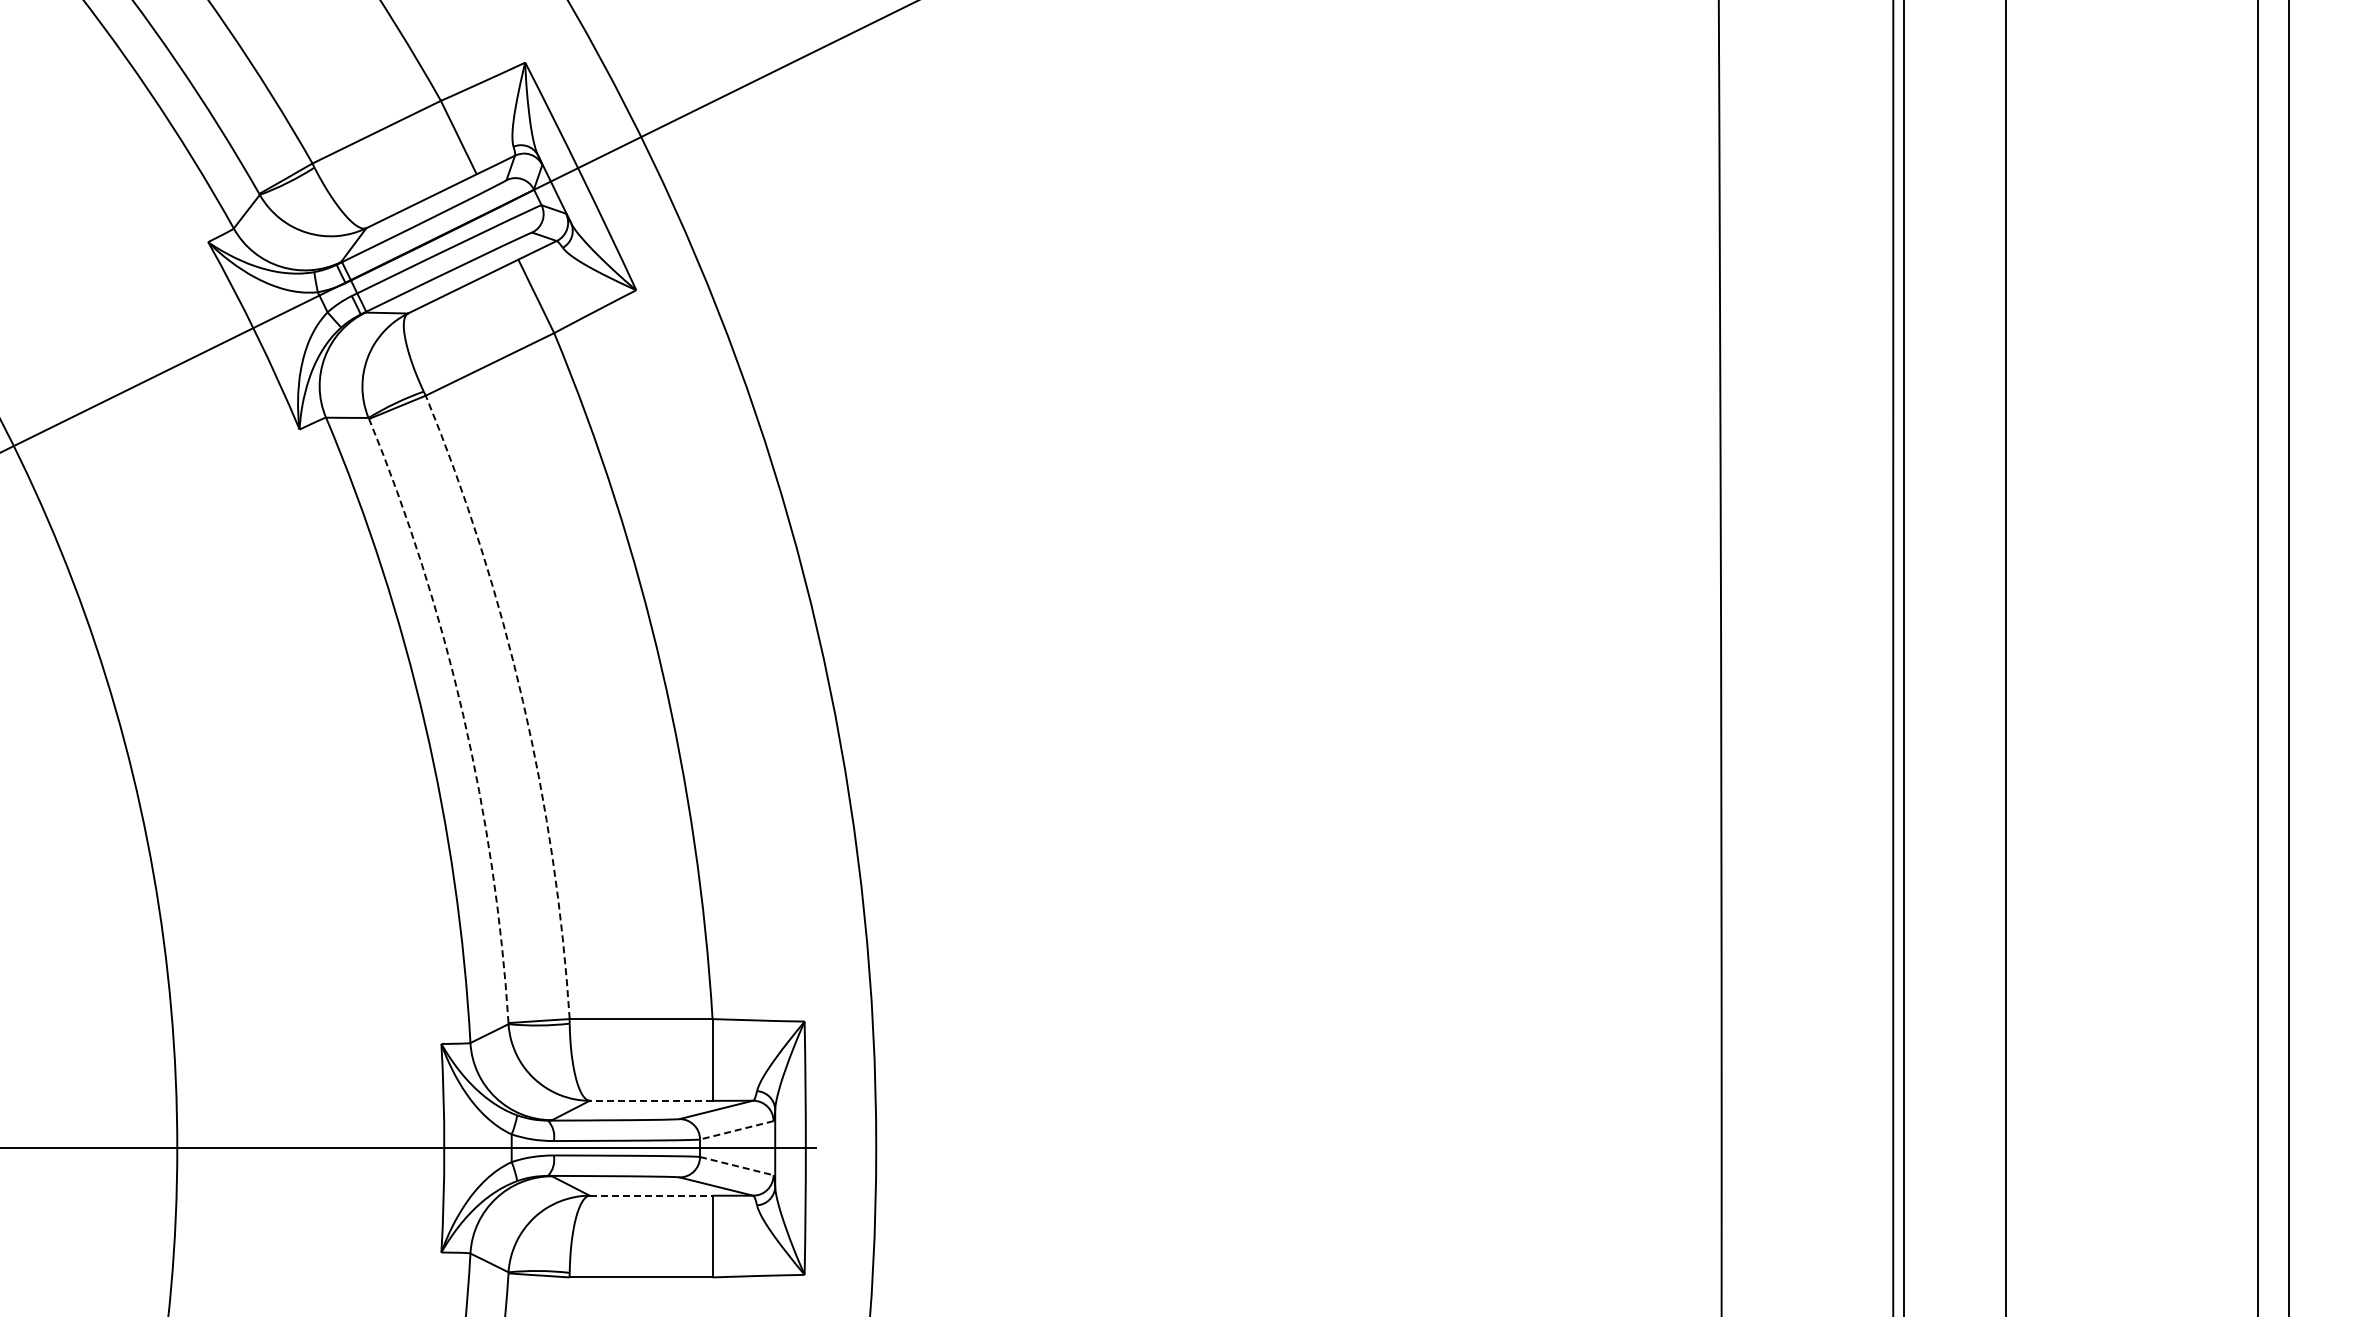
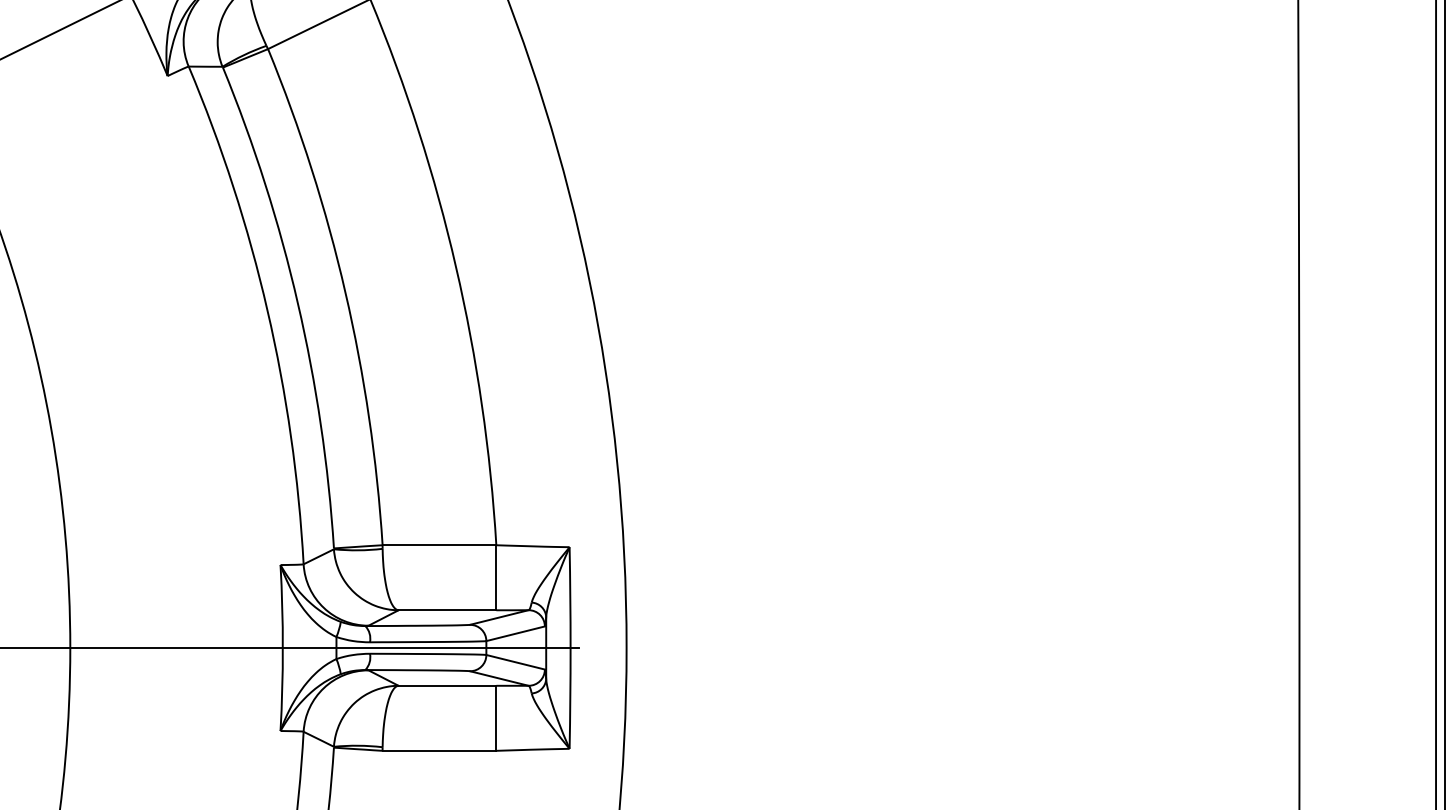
arc: (523, 701) -> (345, 292), dashed -> solid
arc: (463, 715) -> (298, 303), dashed -> solid
line: (650, 1100) -> (446, 610), dashed -> solid
line: (736, 1130) -> (515, 633), dashed -> solid
line: (736, 1166) -> (515, 662), dashed -> solid
line: (651, 1195) -> (447, 685), dashed -> solid

